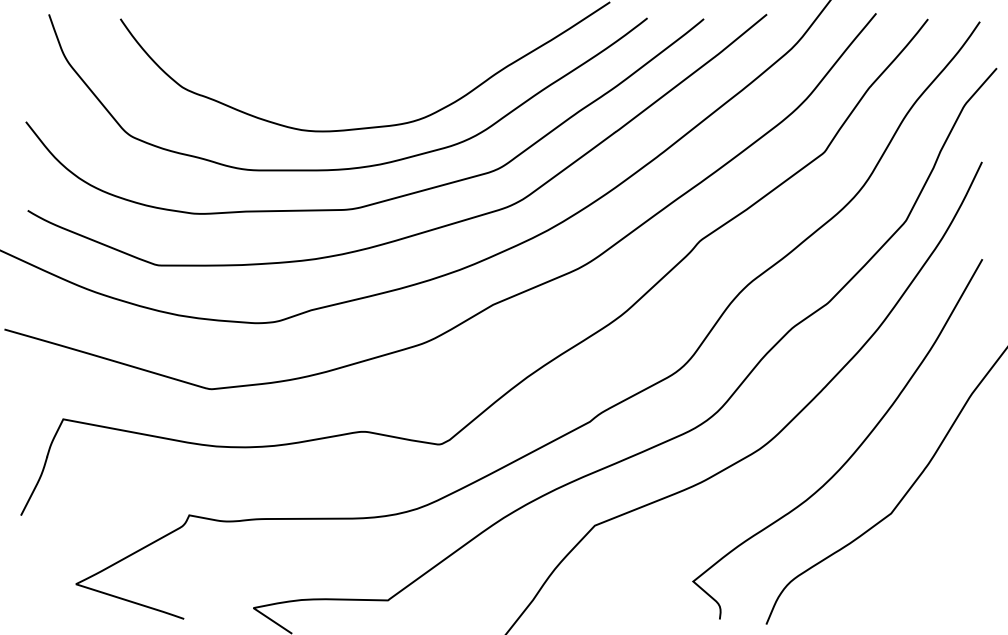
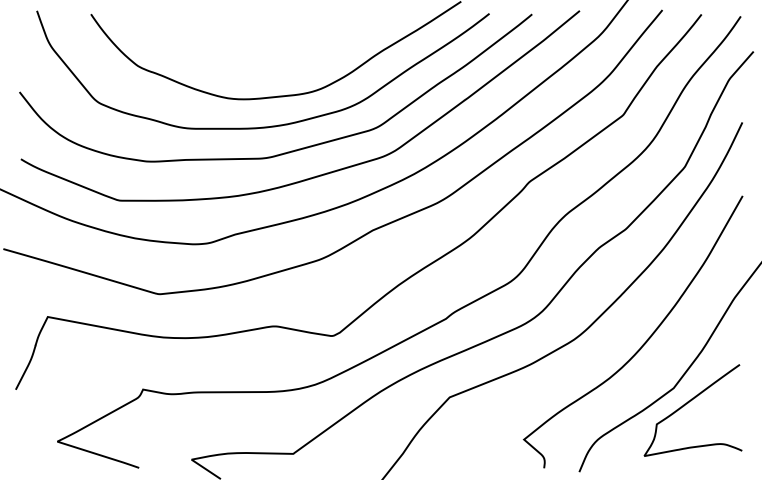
curve: (910, 533) -> (688, 403), added

